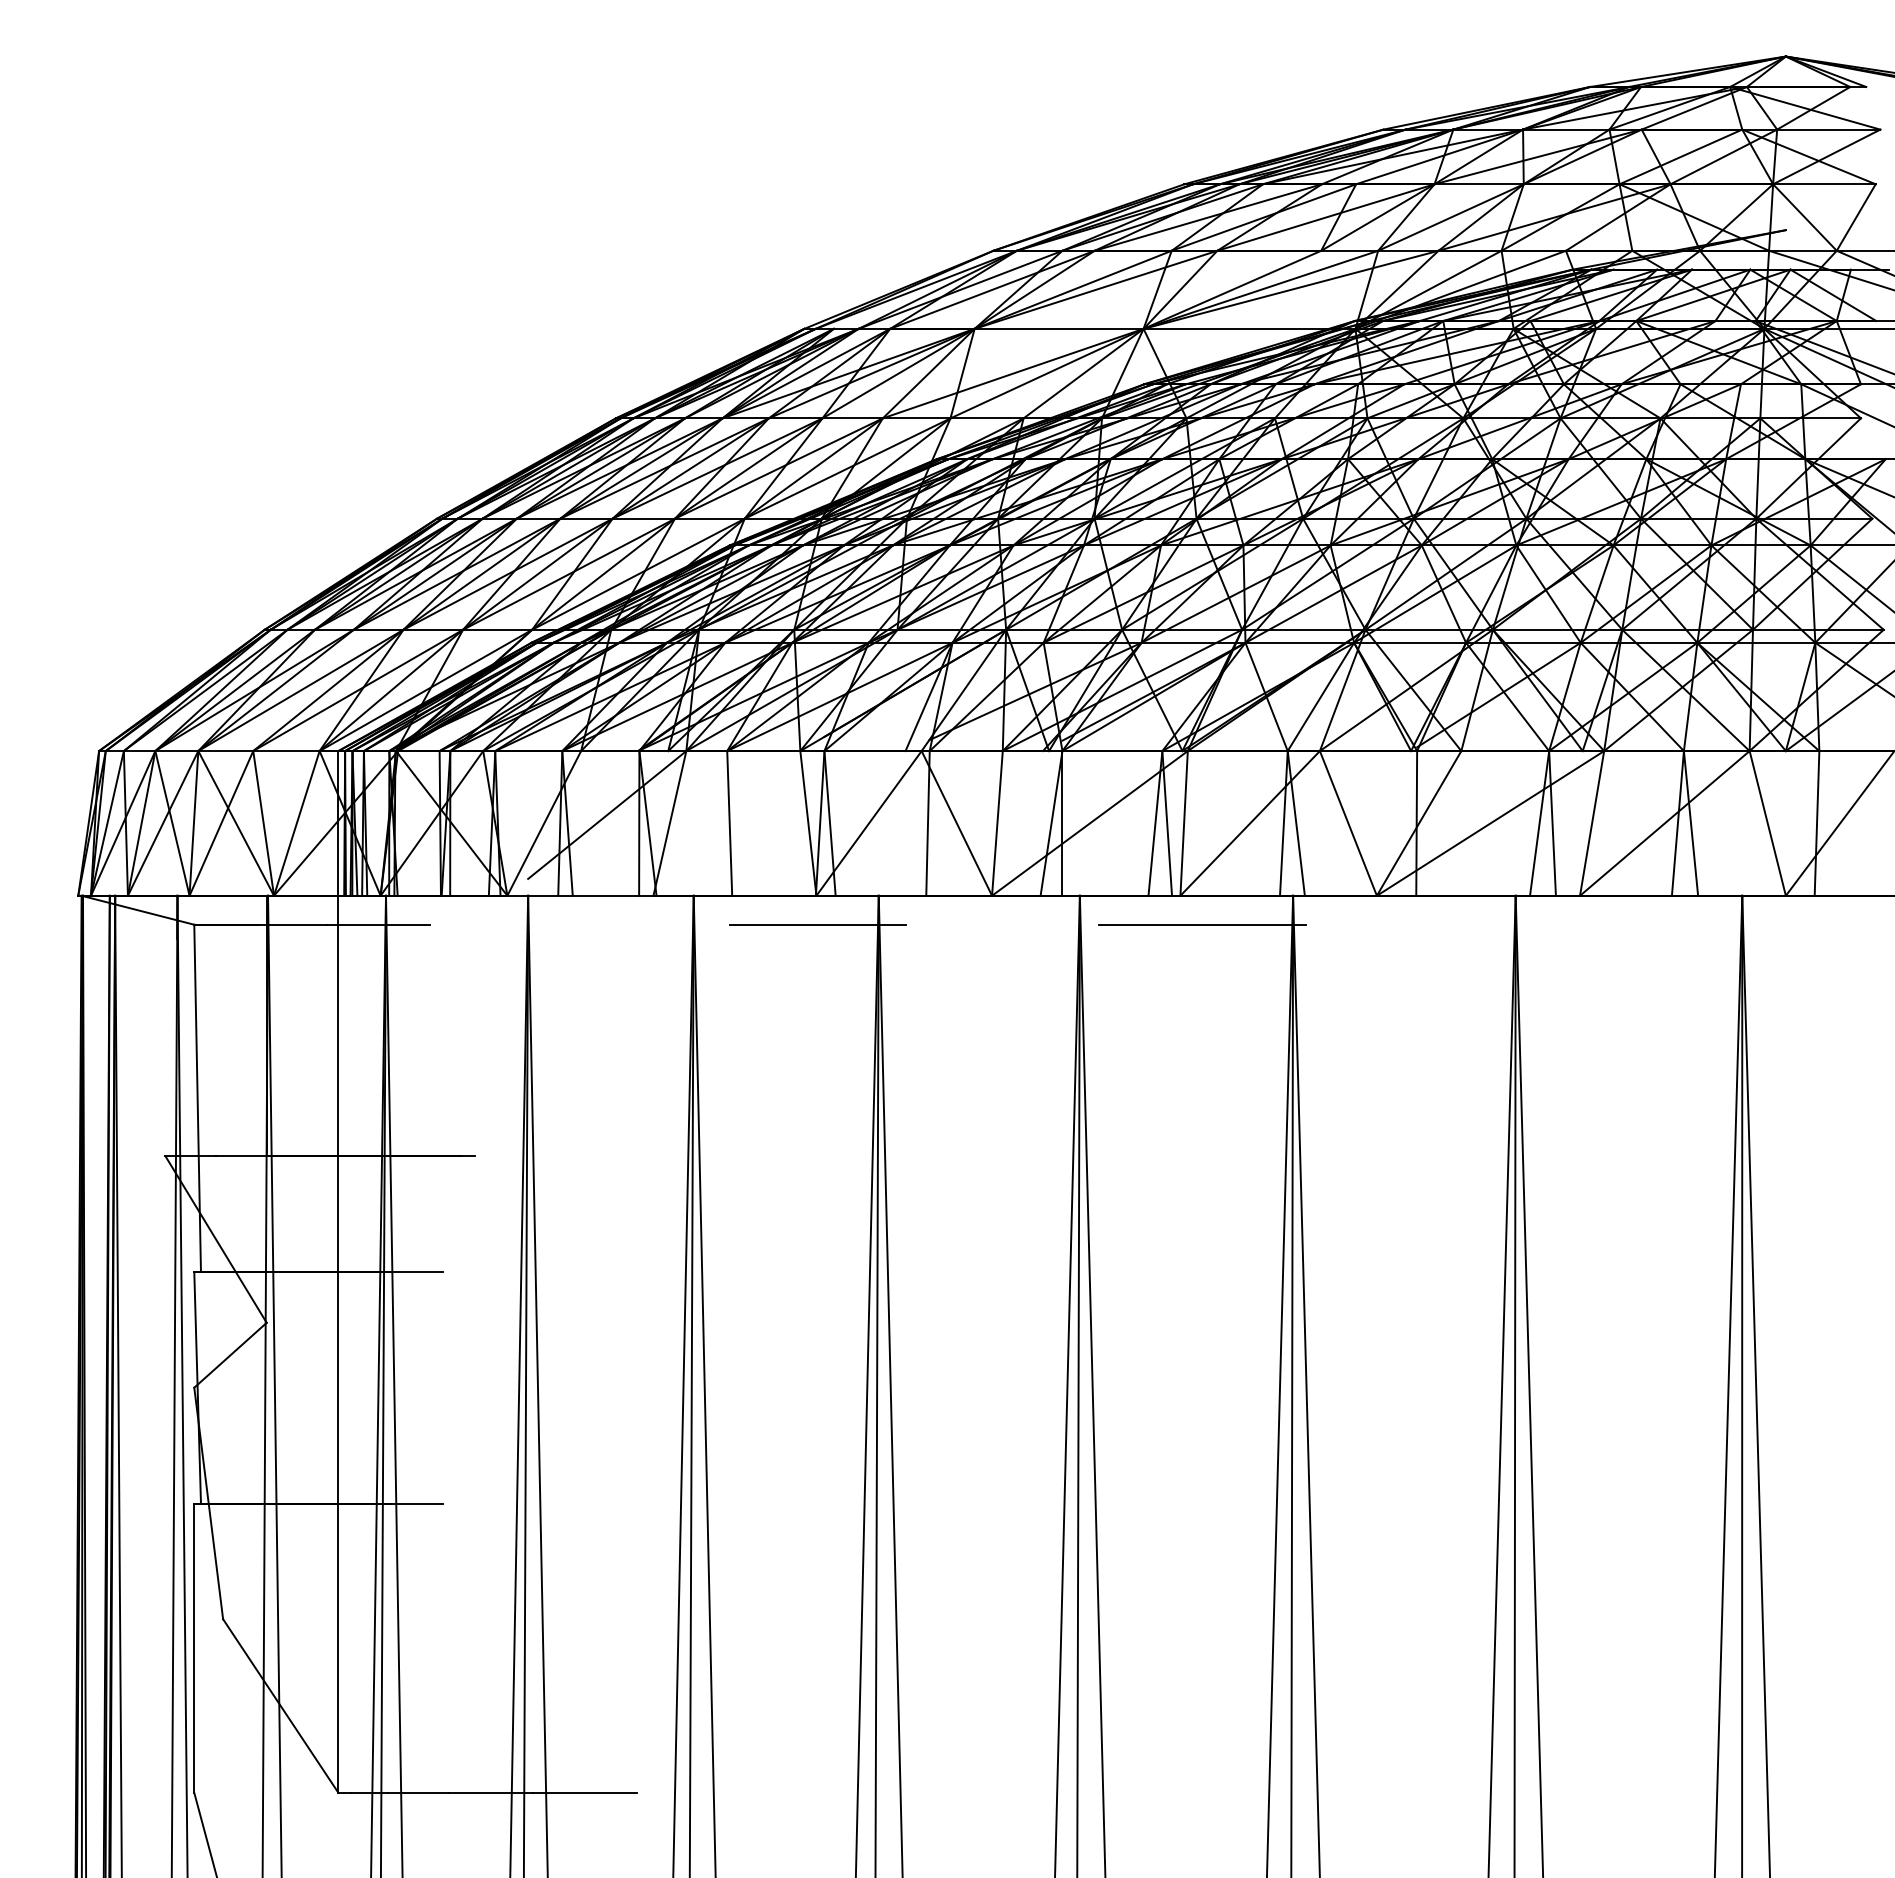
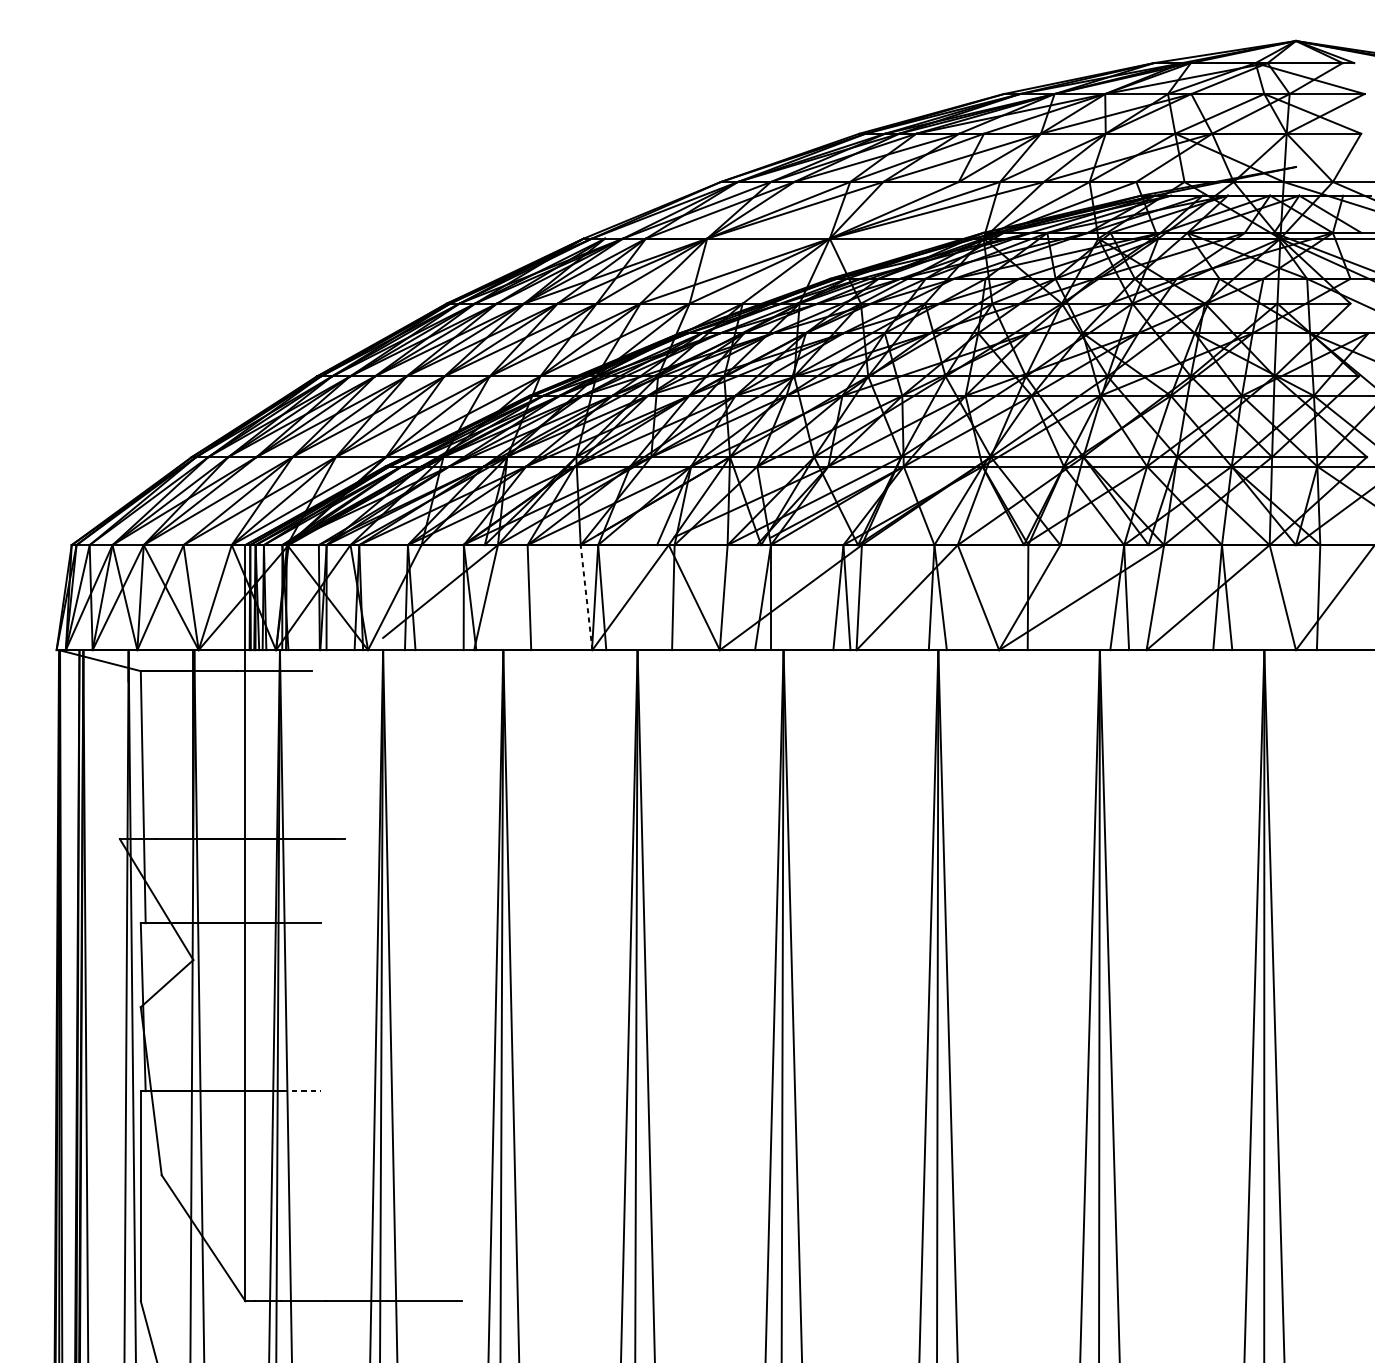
line: (808, 823) -> (586, 597), solid -> dashed
line: (817, 924) -> (593, 670), removed
line: (1202, 924) -> (872, 670), removed
line: (417, 1503) -> (302, 1091), solid -> dashed

